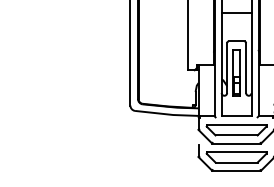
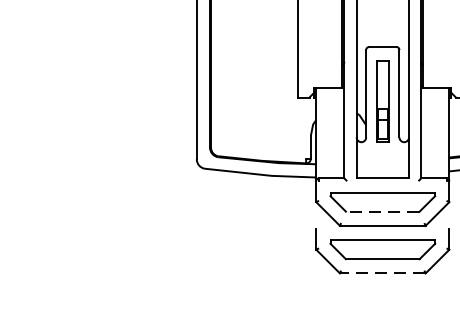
line: (236, 135) -> (382, 211), solid -> dashed
line: (236, 170) -> (382, 273), solid -> dashed

